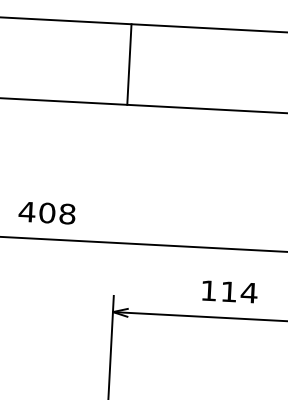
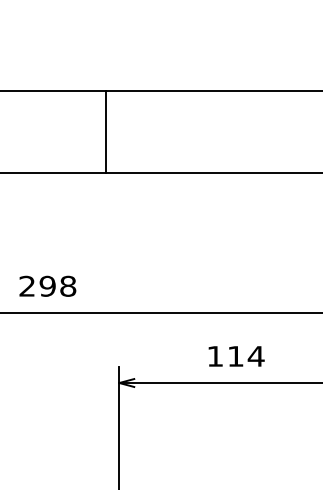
line: (129, 64) -> (105, 131), moved
text: (36, 211) -> (36, 285), 408 -> 298

